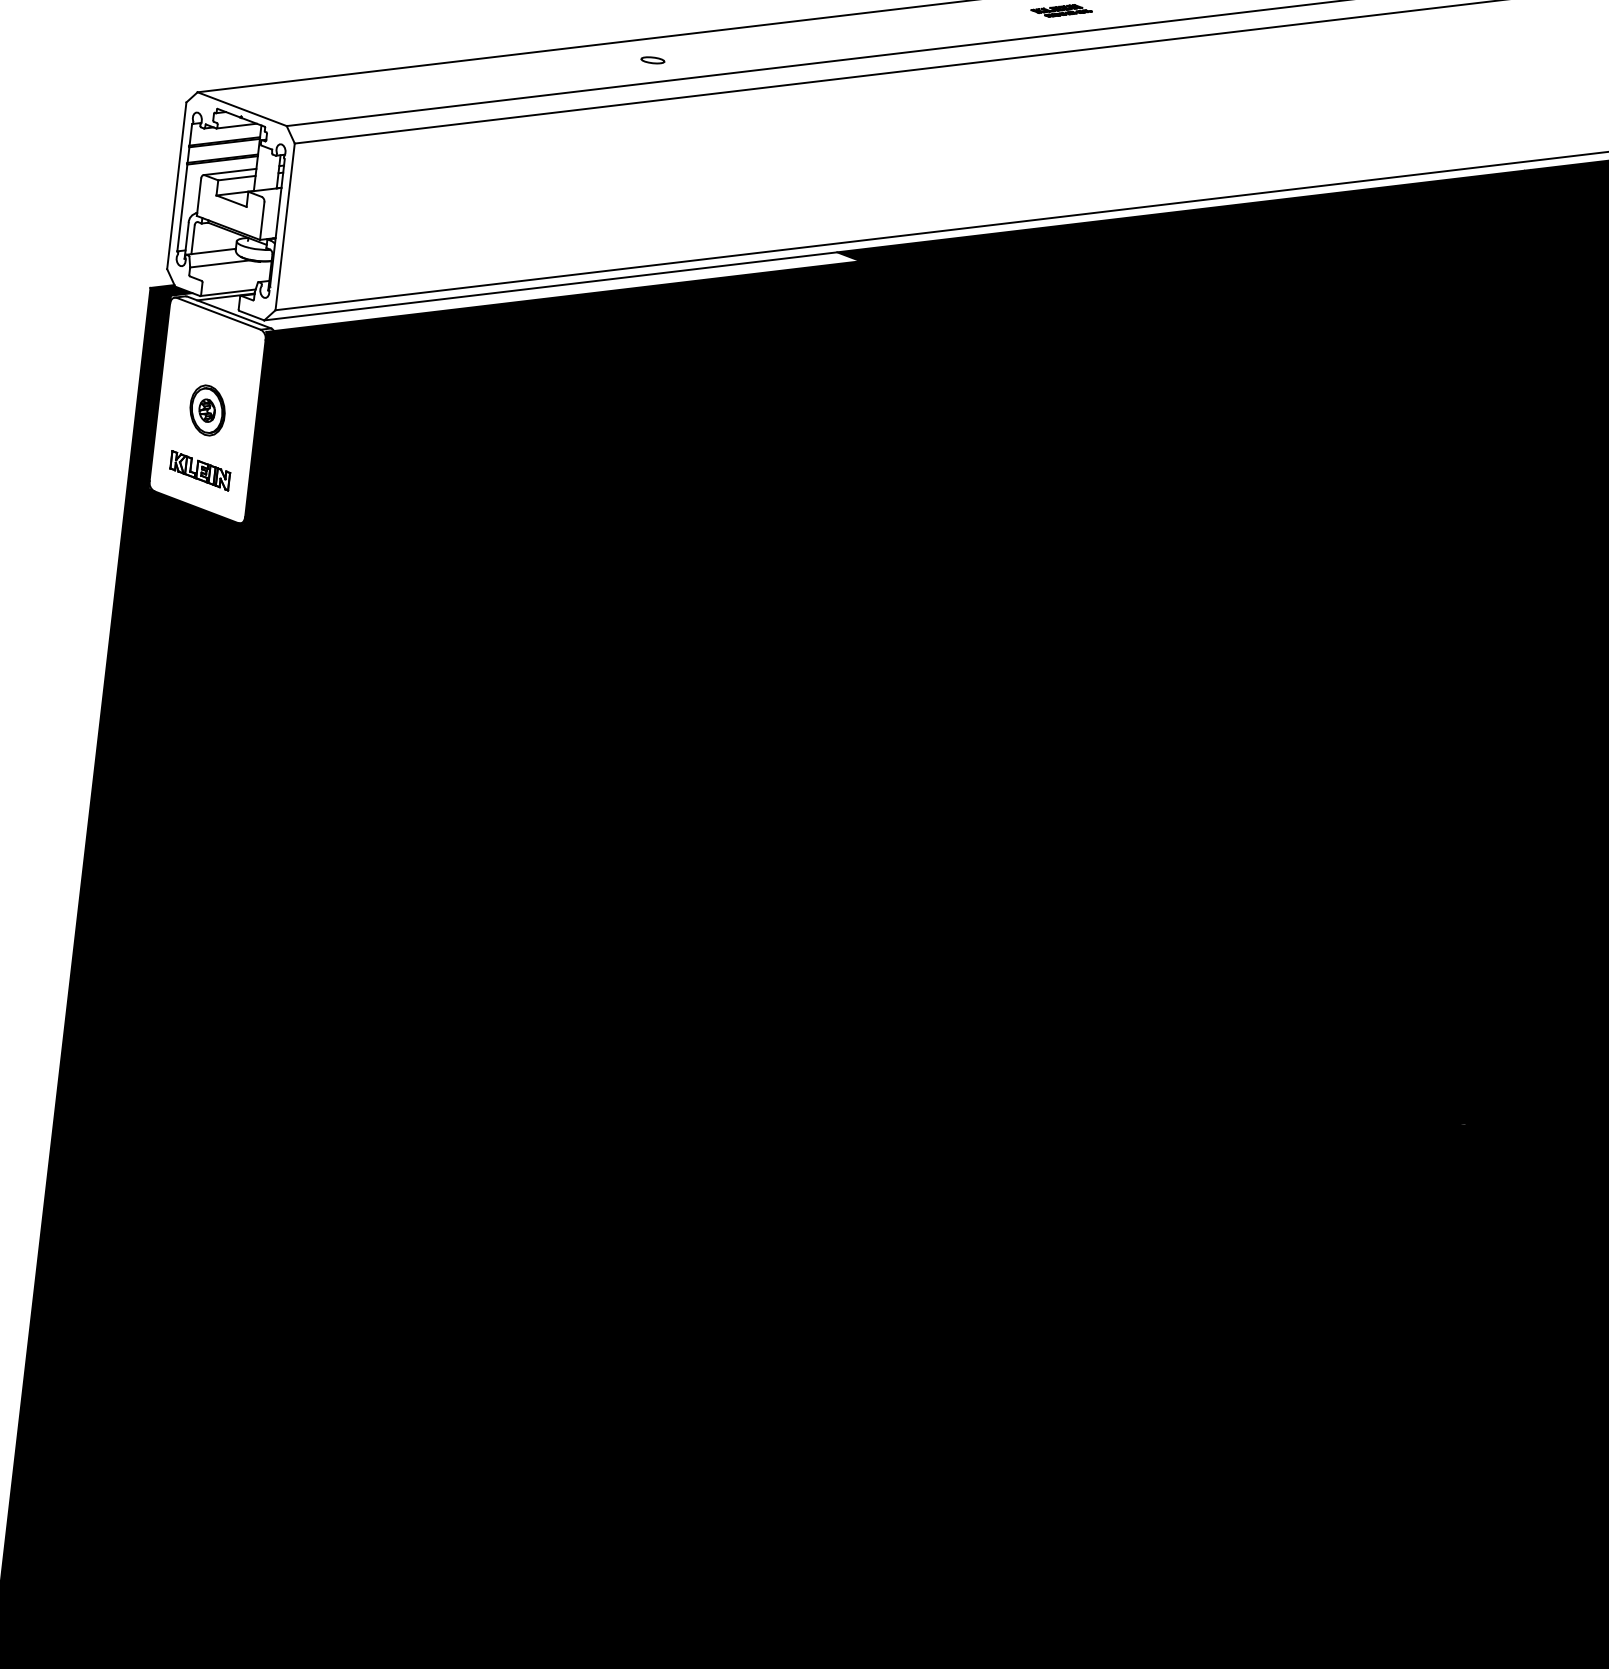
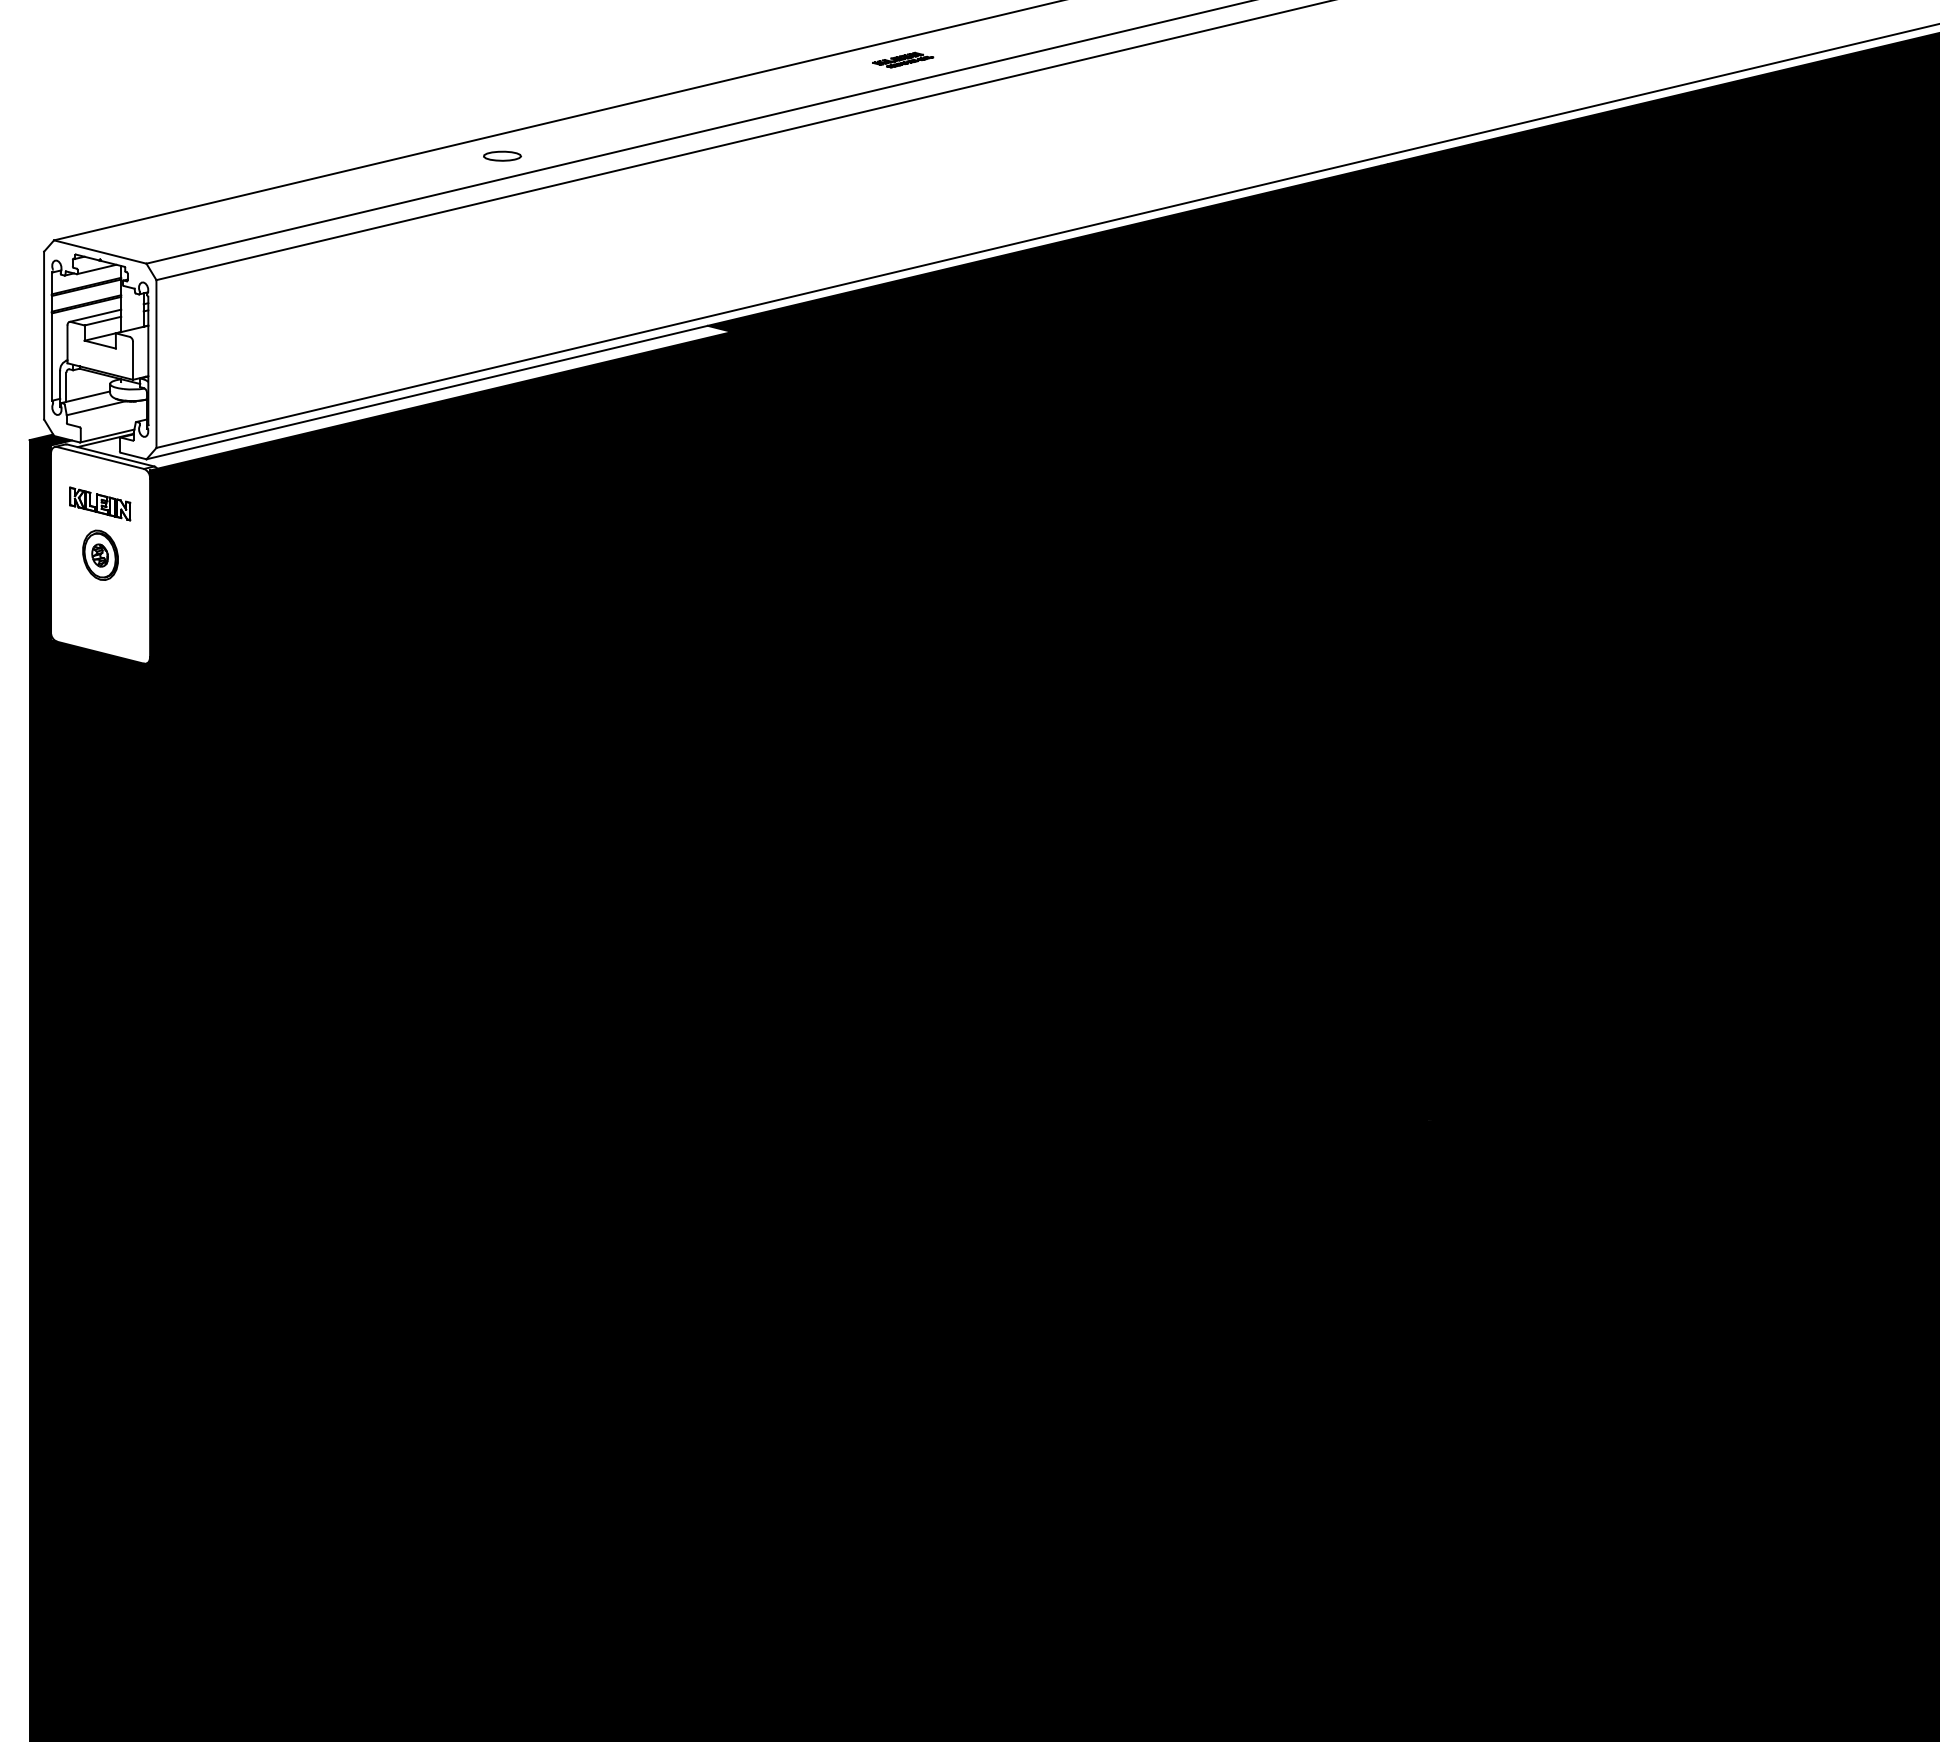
part: (652, 60) -> (502, 156), size x1.6
part: (200, 470) -> (100, 503), moved

